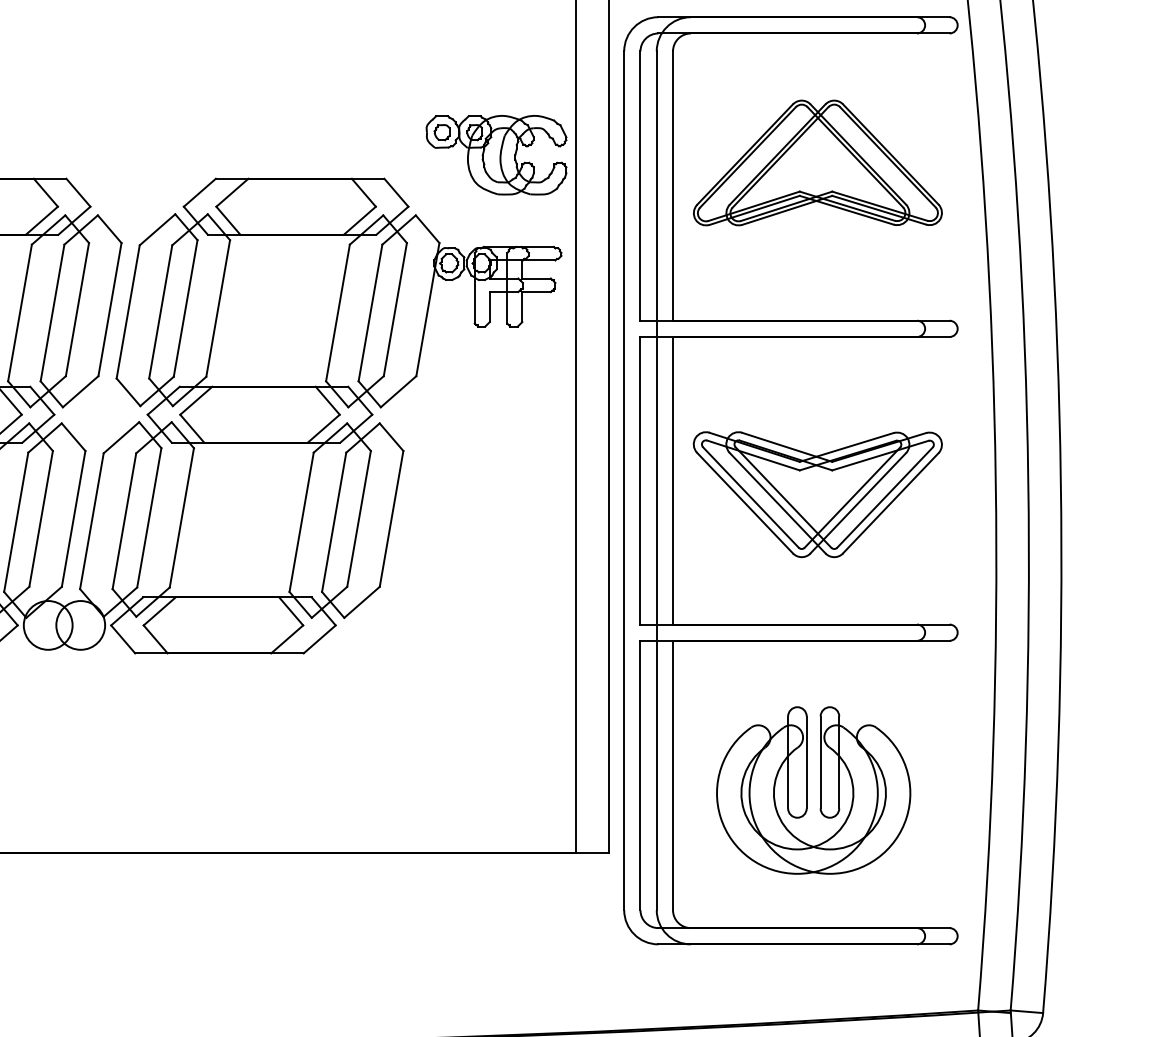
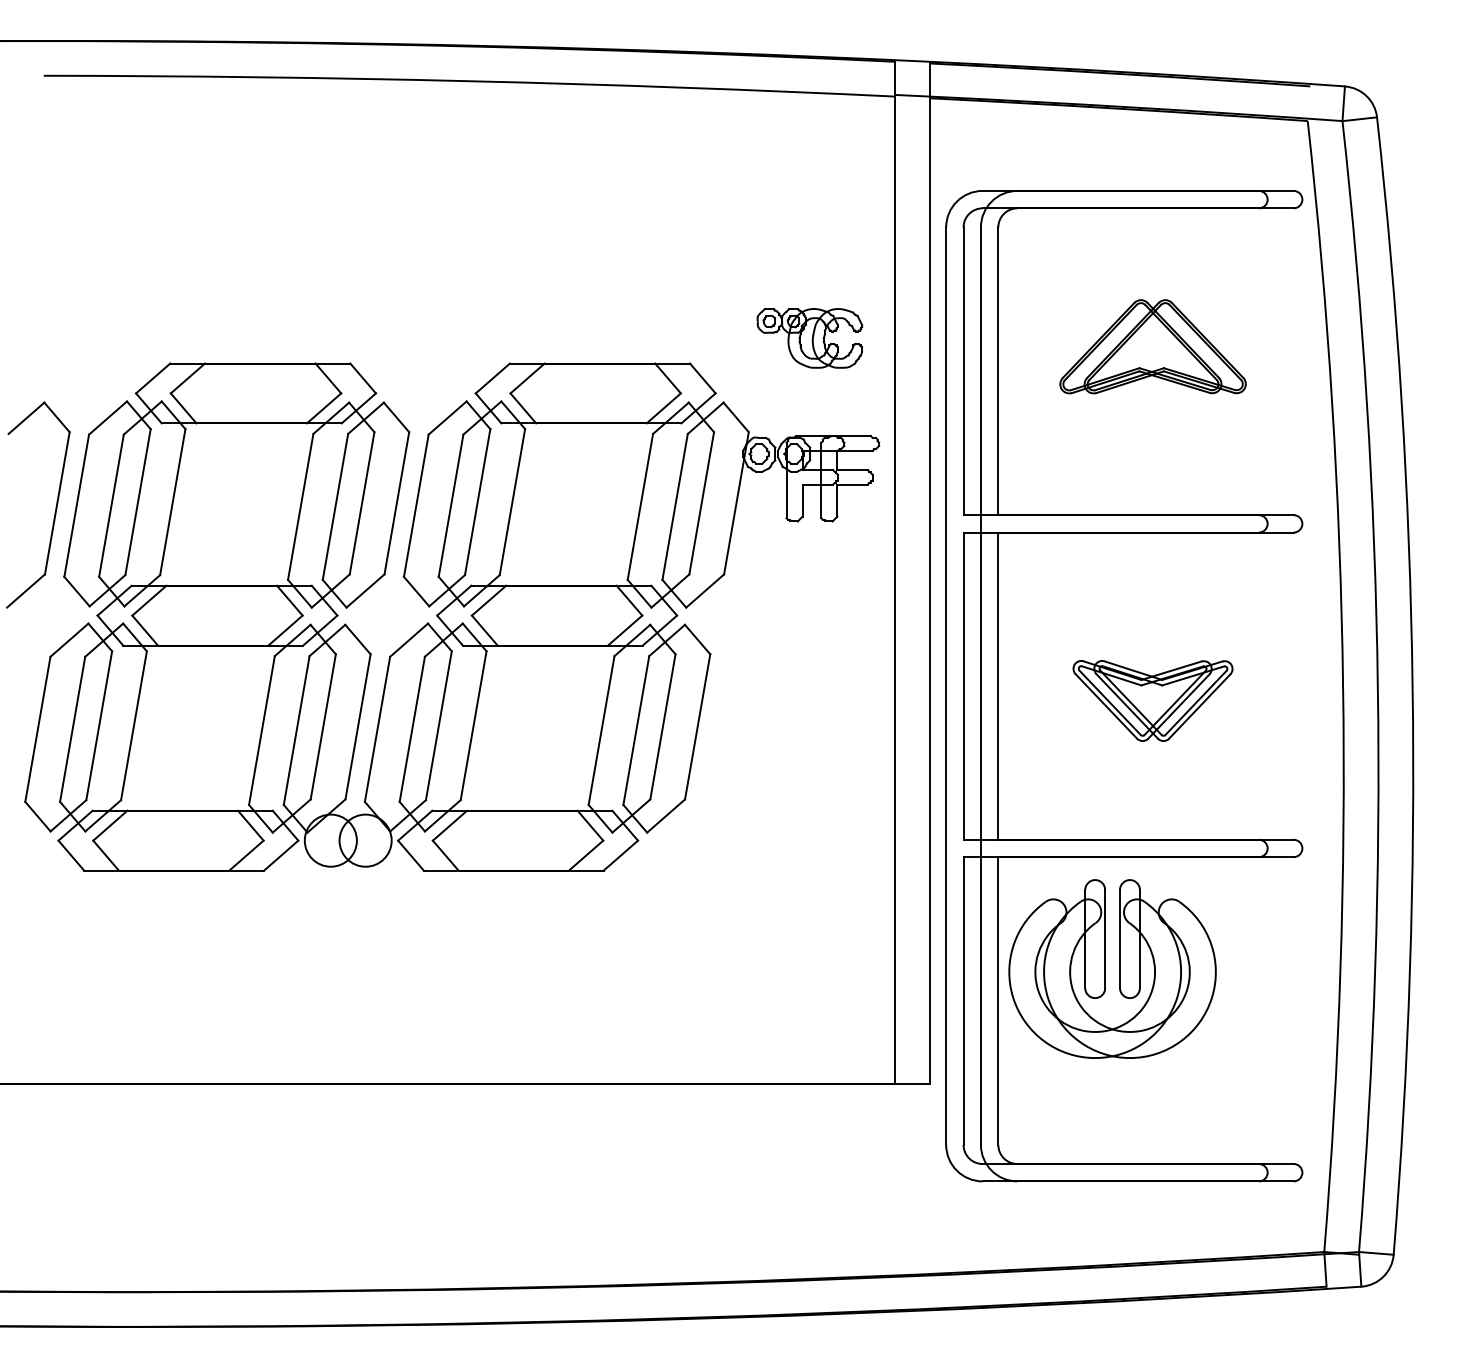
part: (496, 155) -> (809, 338), size x0.7
part: (817, 162) -> (1152, 346), size x0.7
part: (817, 494) -> (1152, 700), size x0.6
part: (807, 790) -> (1105, 968), moved

